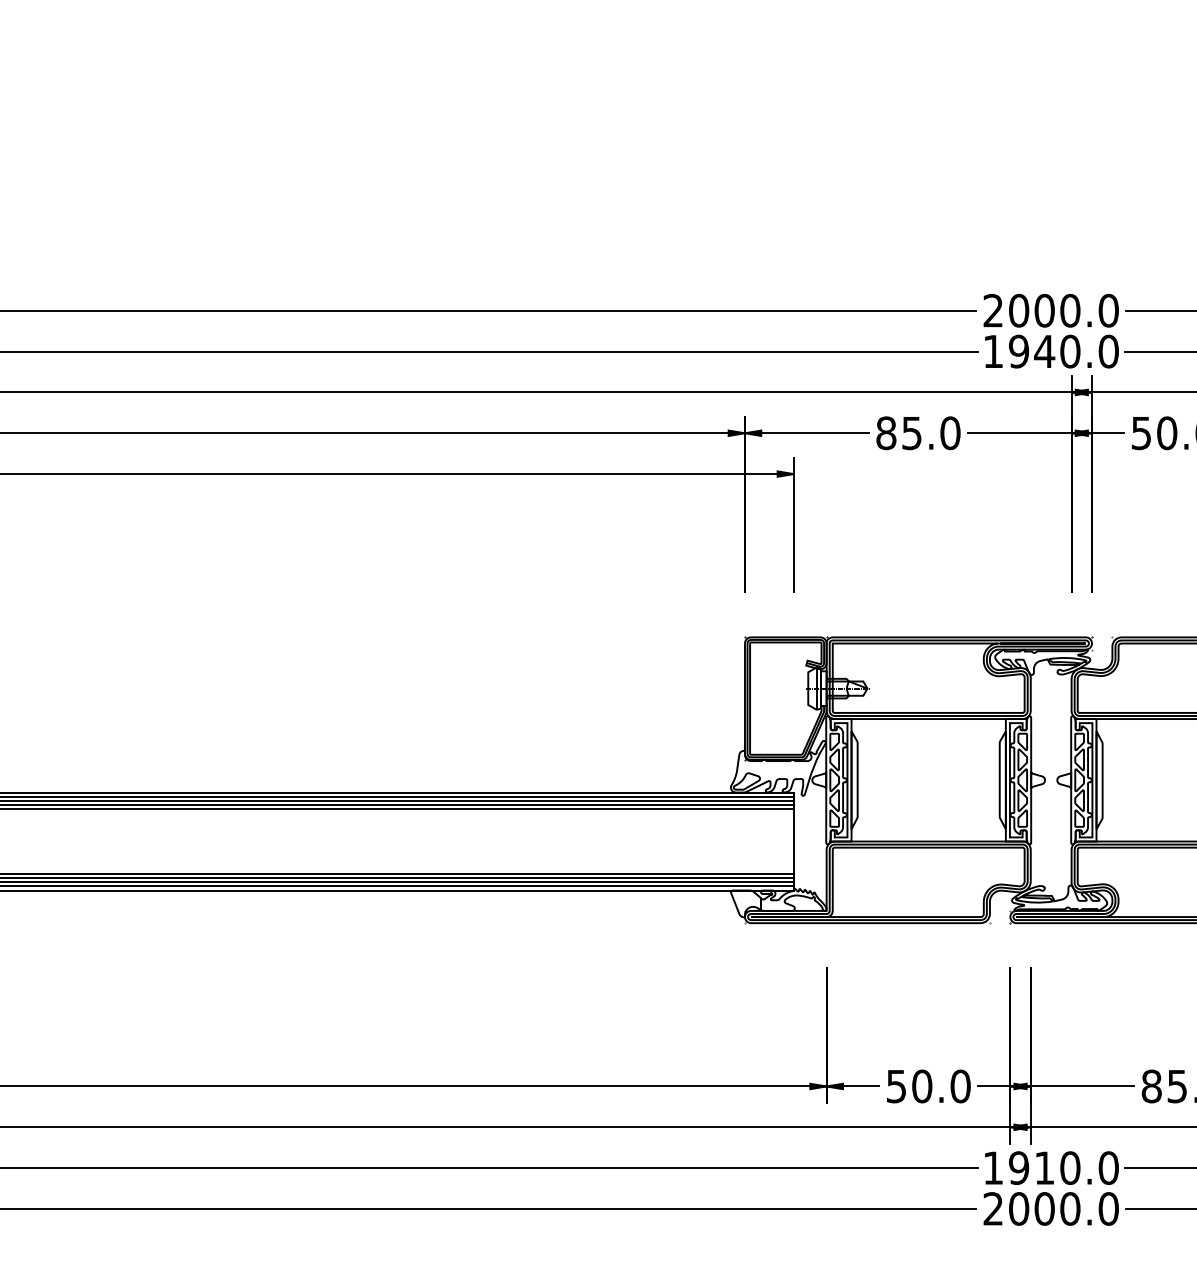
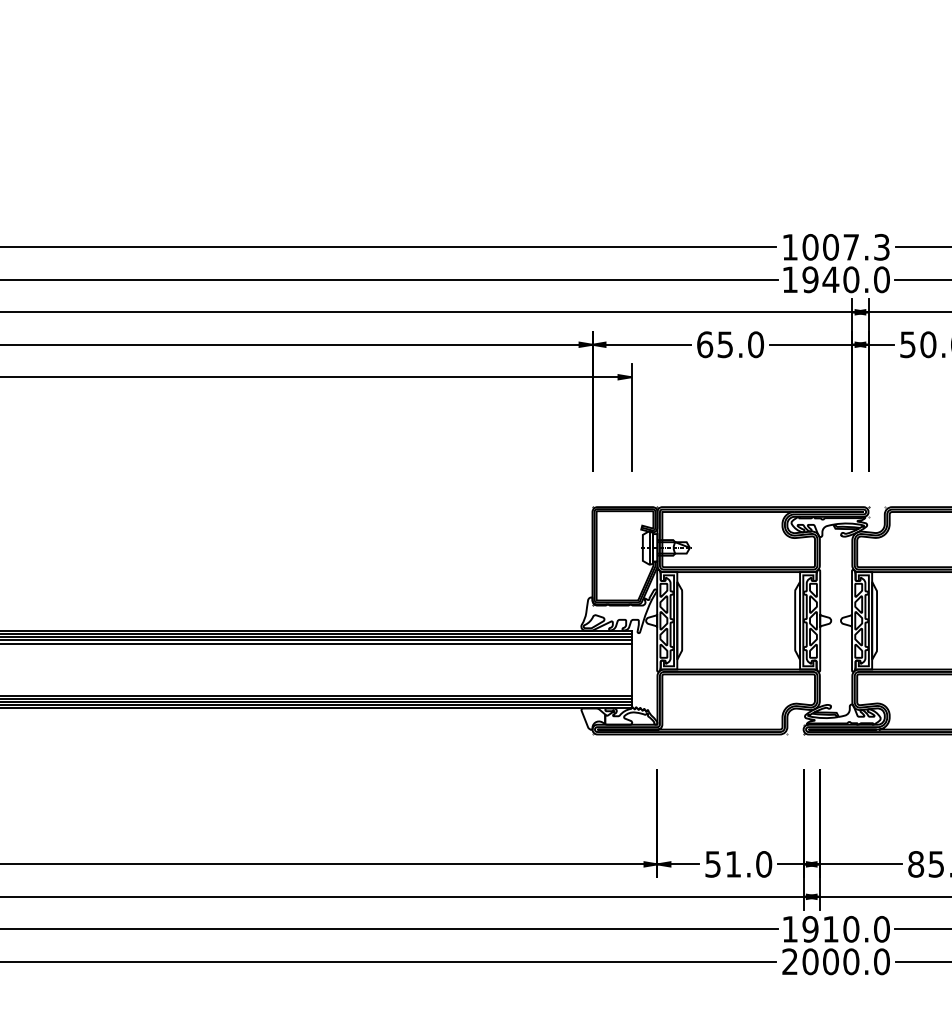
text: (1050, 309) -> (835, 246), 2000.0 -> 1007.3
text: (887, 432) -> (705, 344), 85.0 -> 65.0
text: (922, 1086) -> (733, 864), 50.0 -> 51.0

